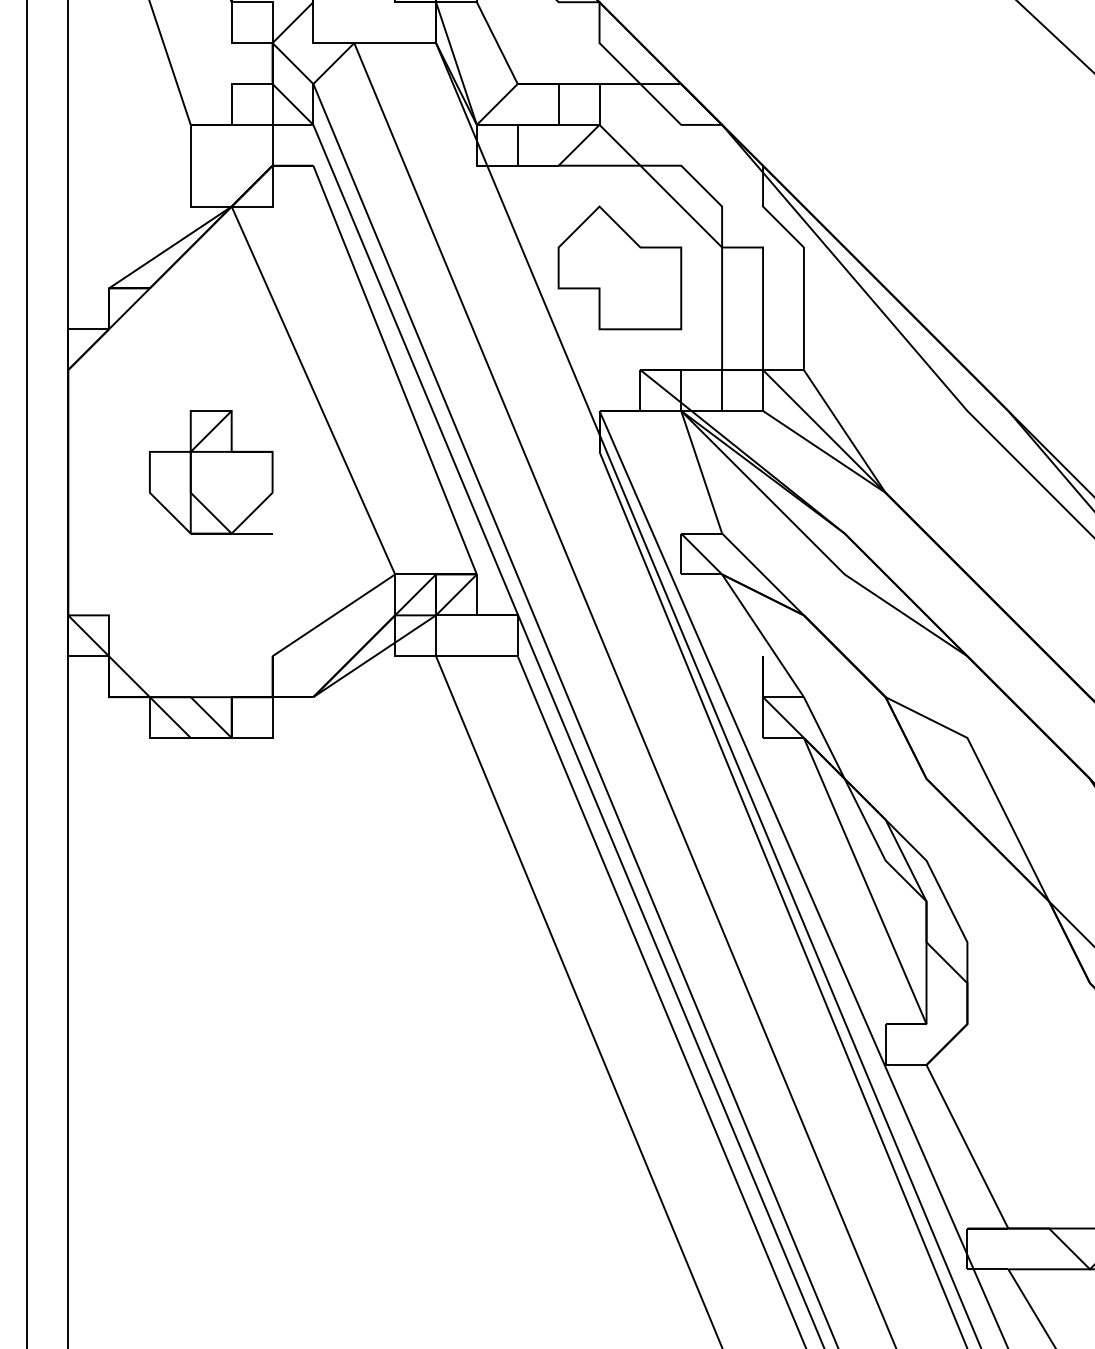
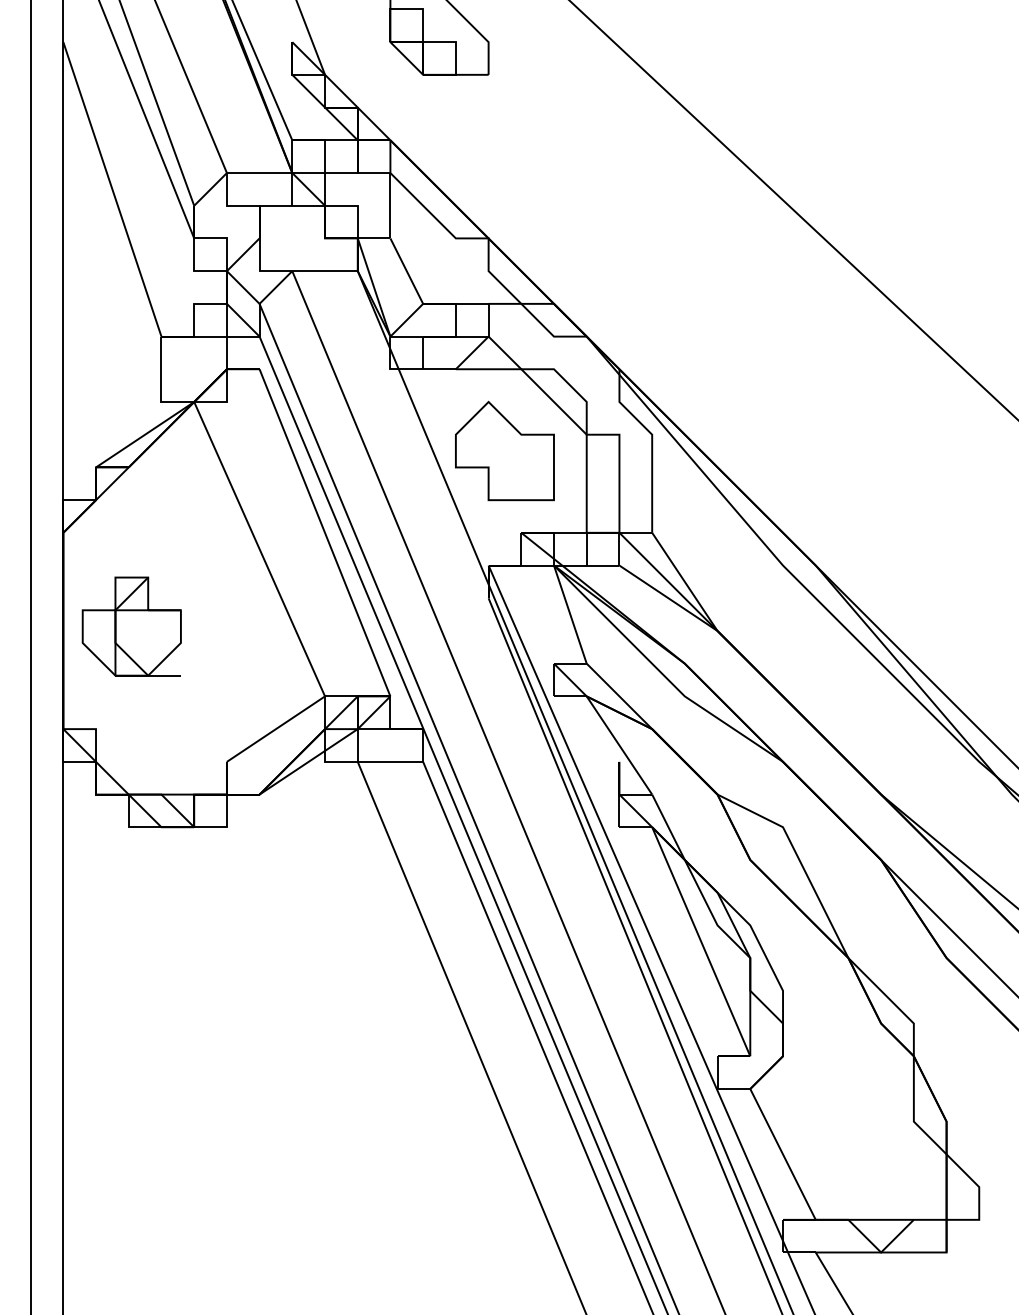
part: (210, 472) -> (131, 626), moved

